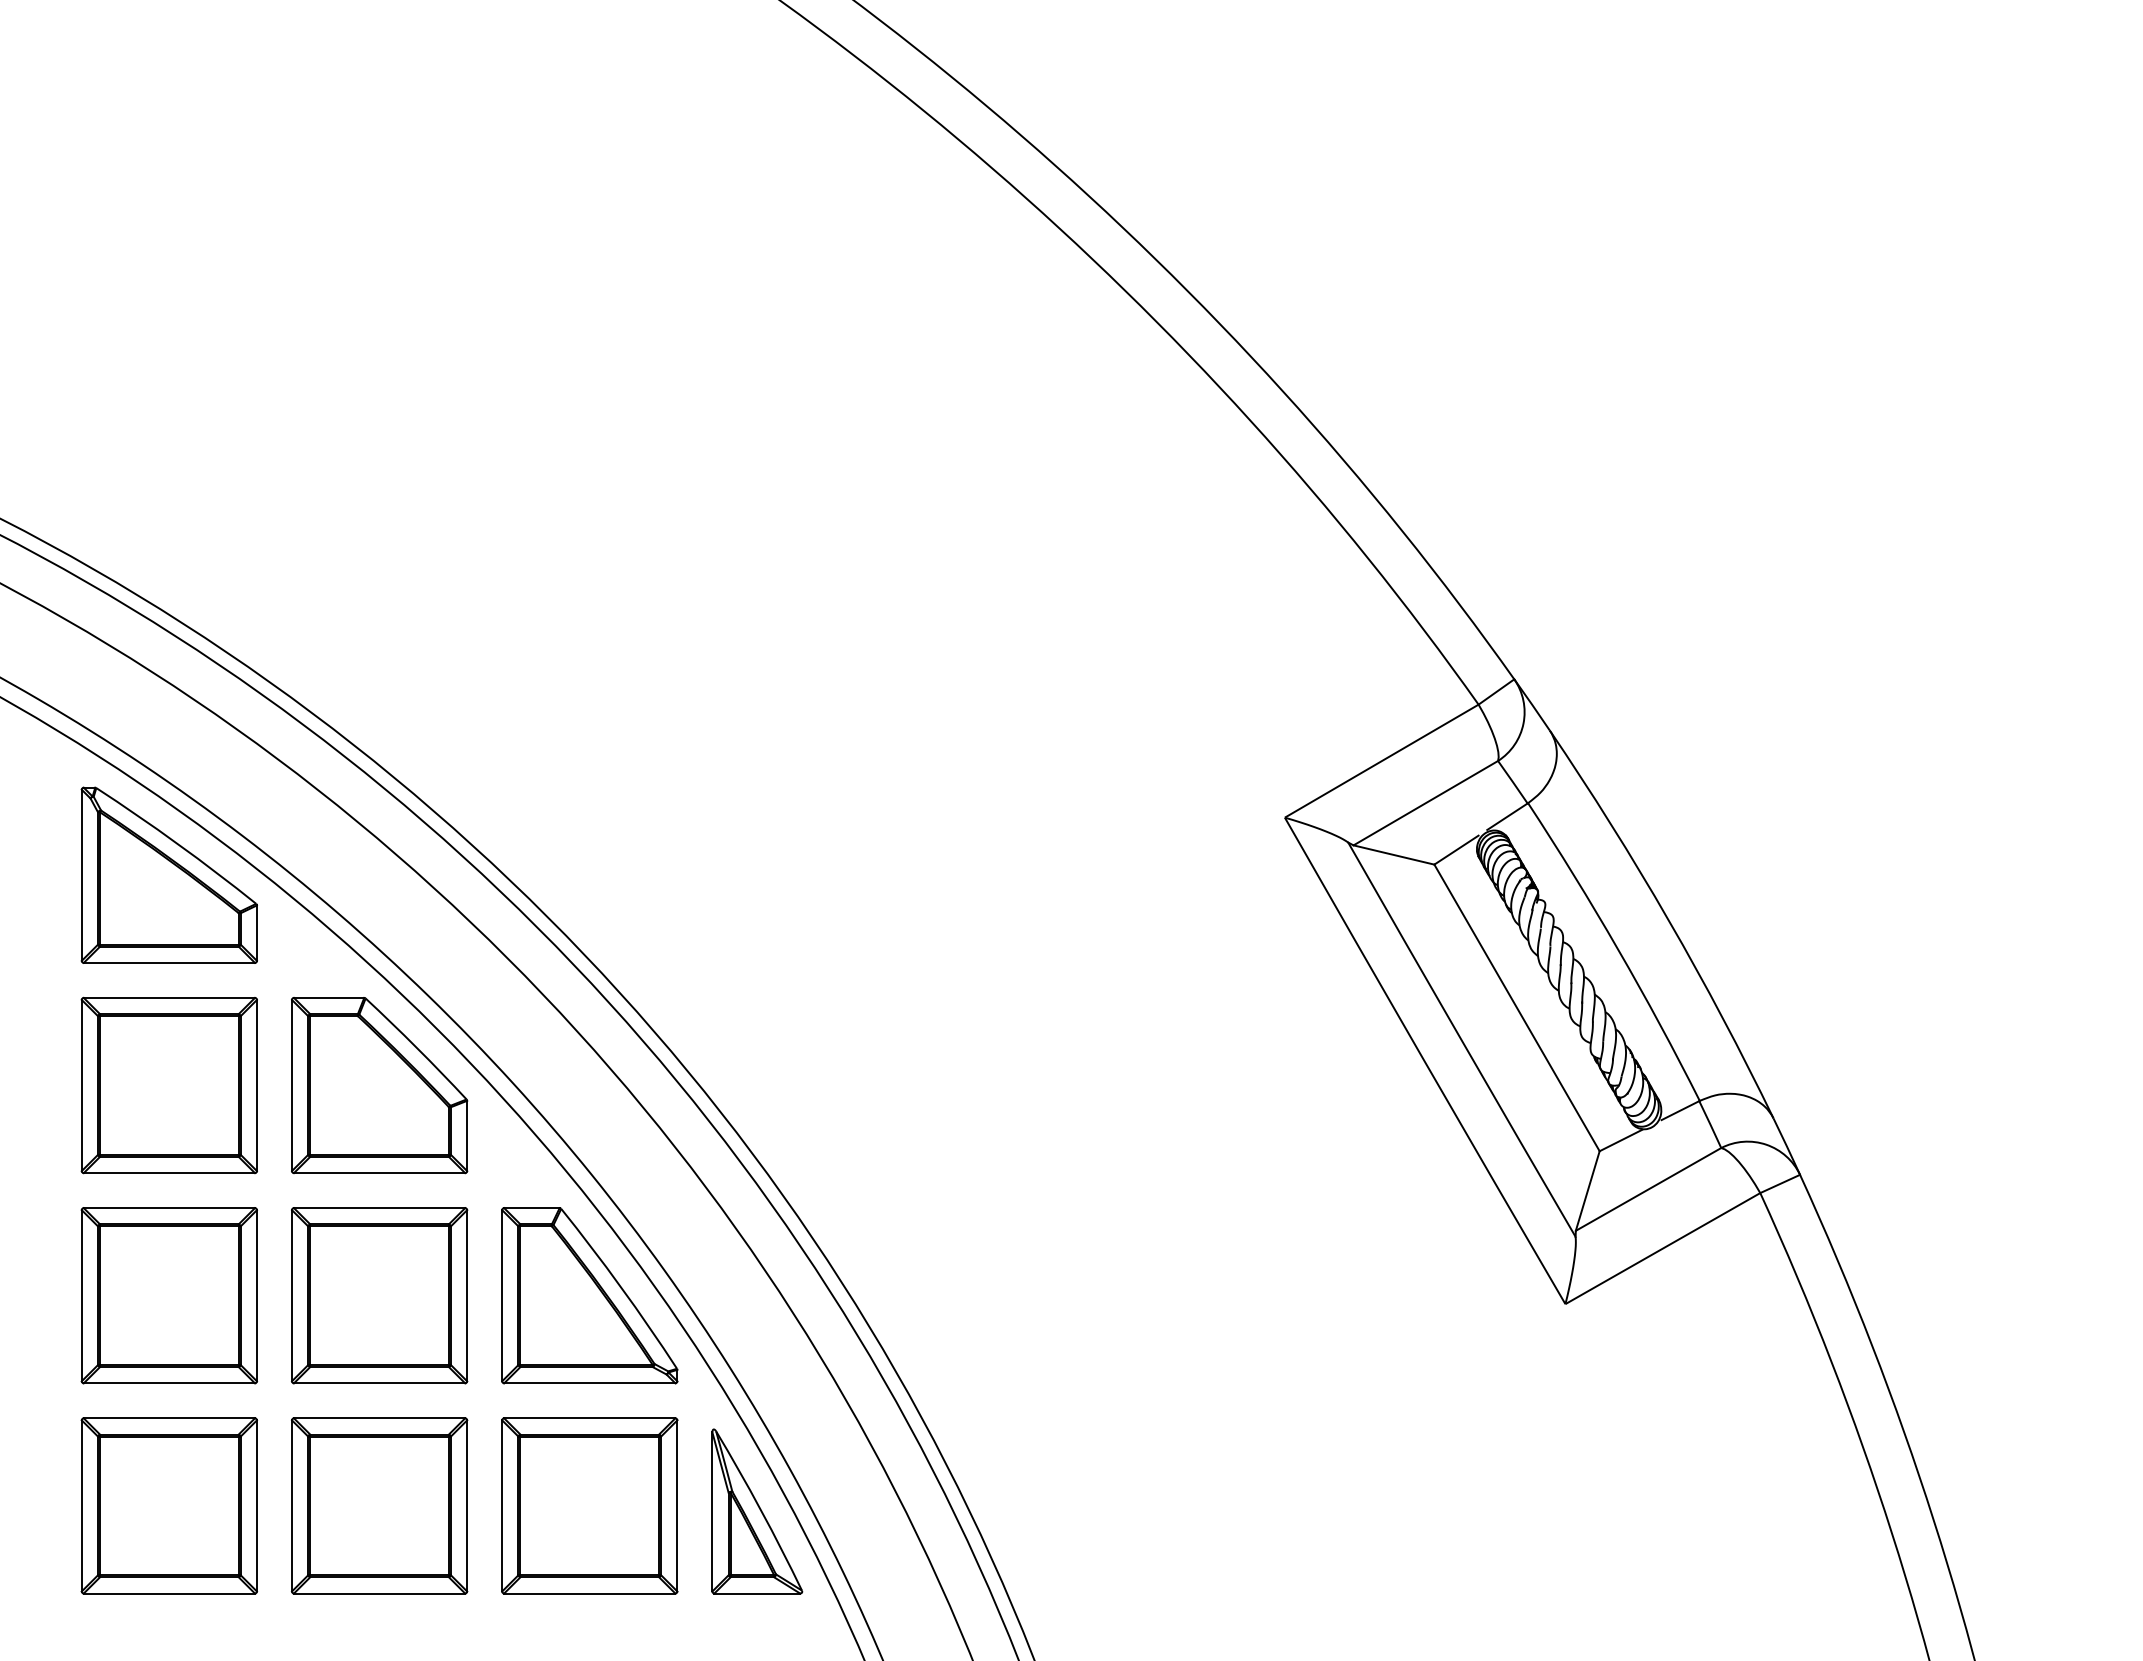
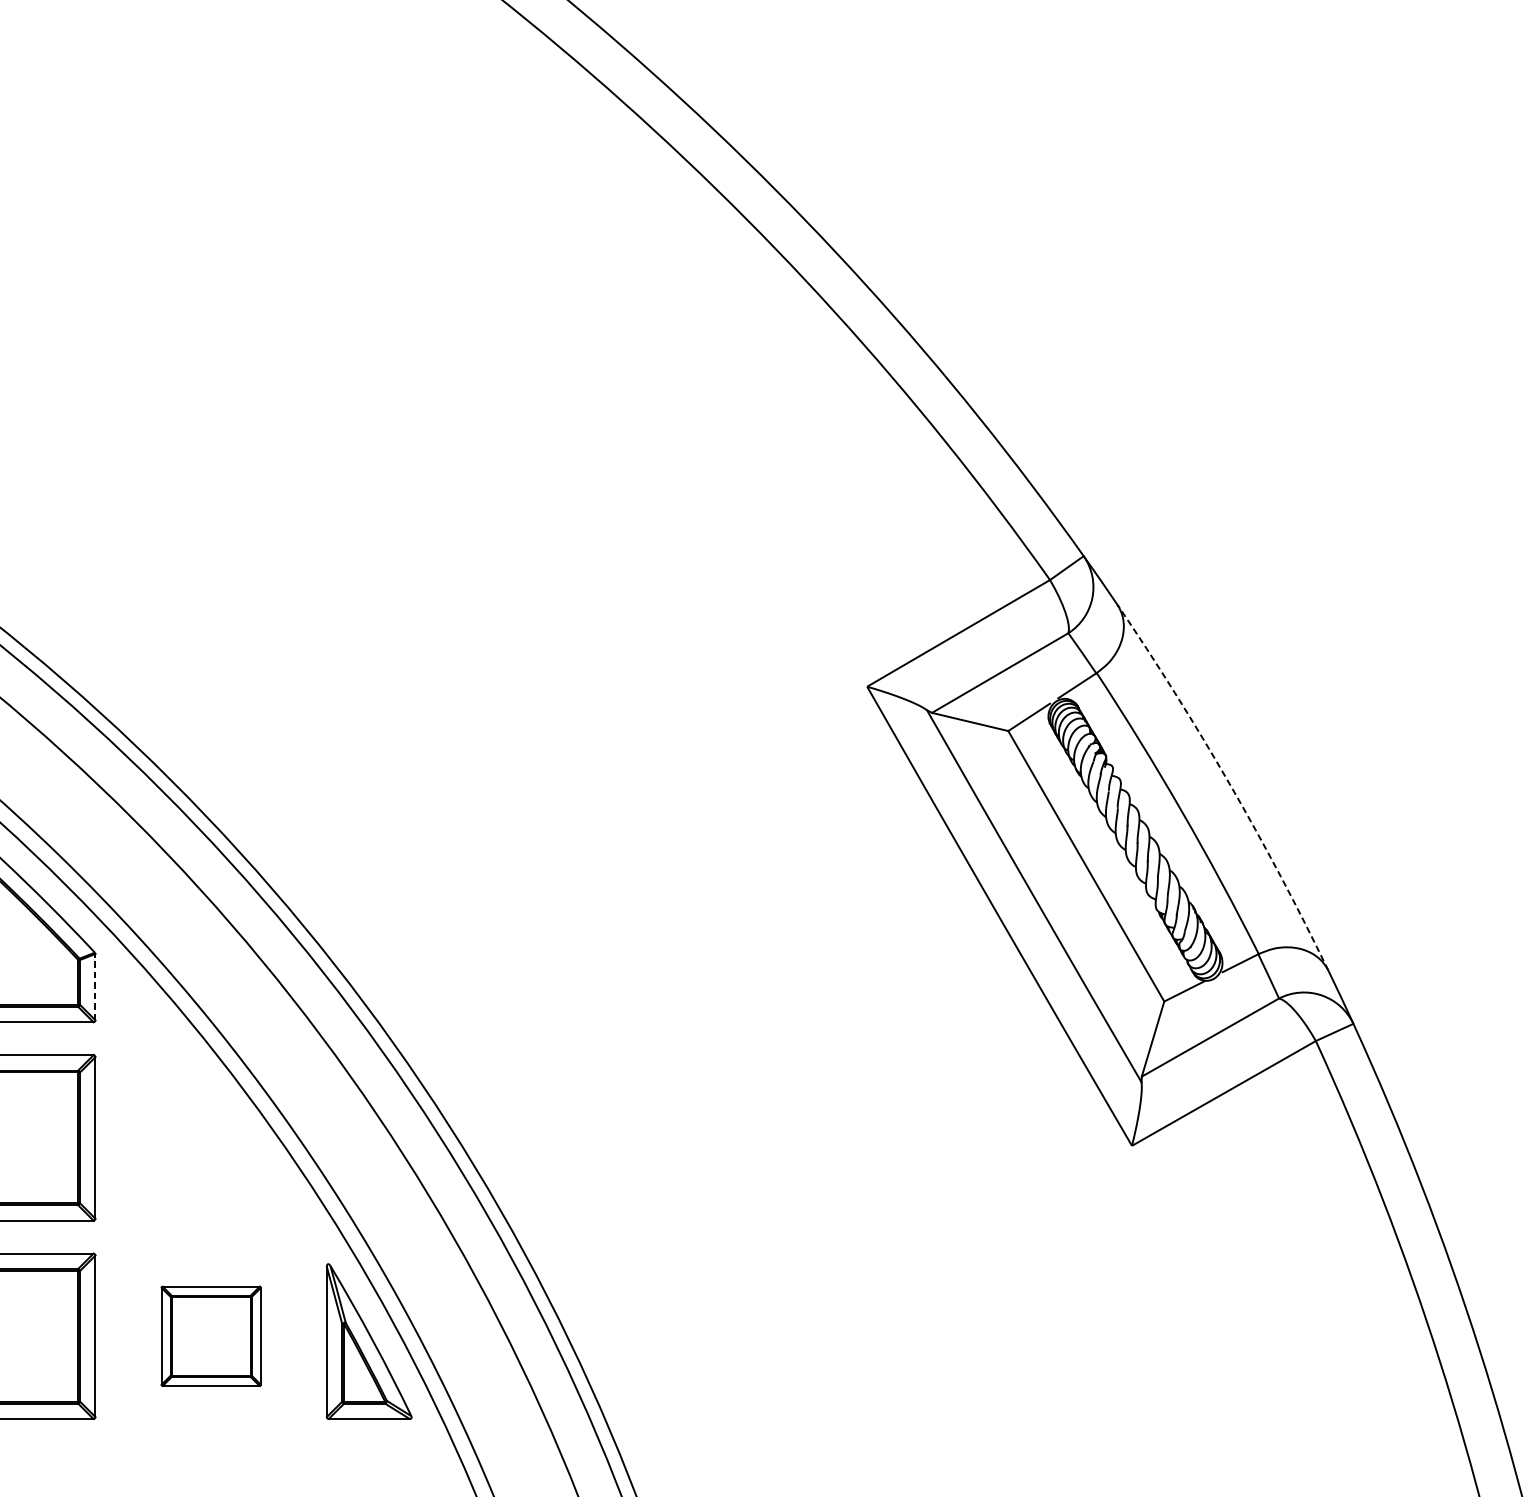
arc: (1668, 920) -> (1229, 783), solid -> dashed
line: (467, 1135) -> (95, 986), solid -> dashed
part: (589, 1295) -> (210, 1137), removed
part: (589, 1505) -> (210, 1335), size x0.6

